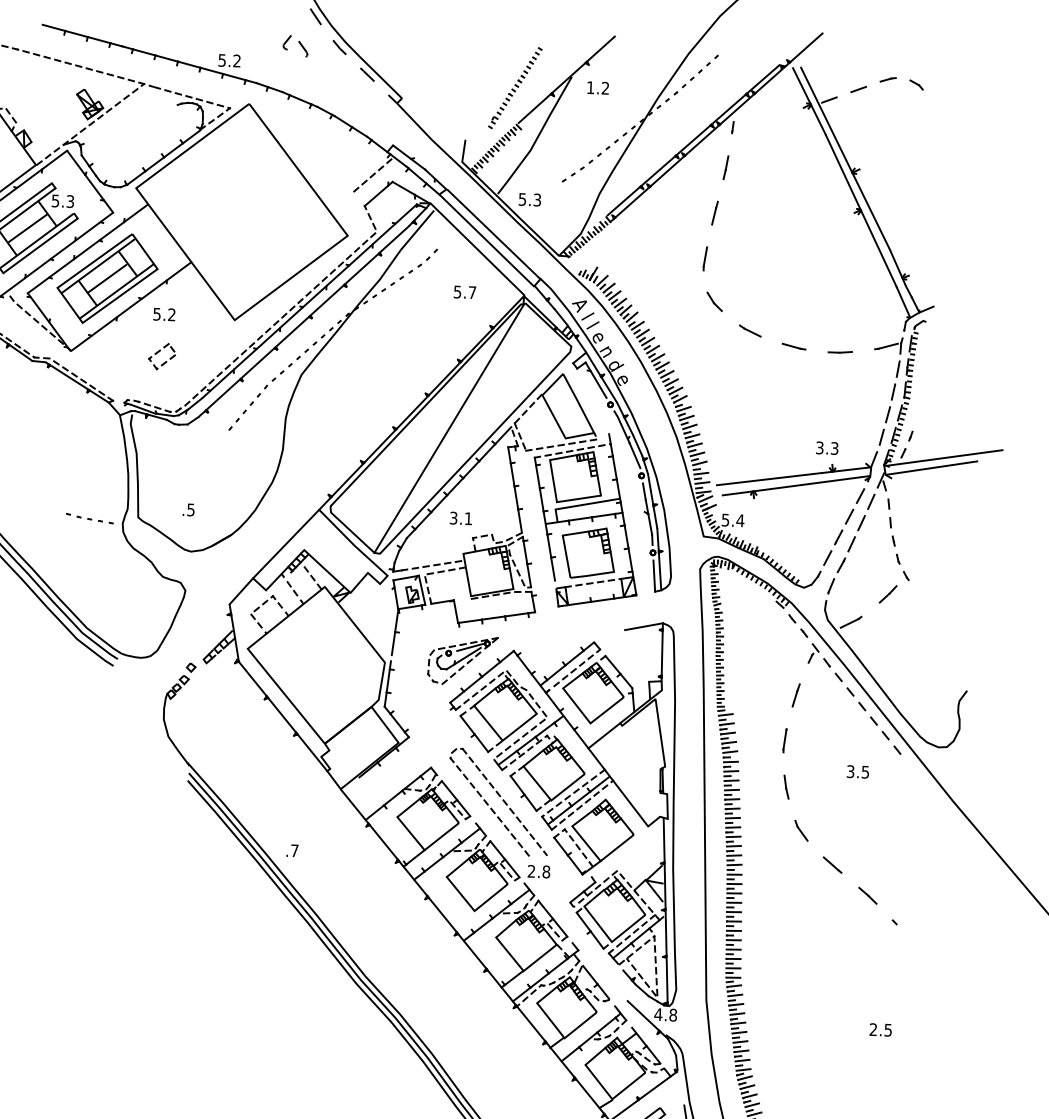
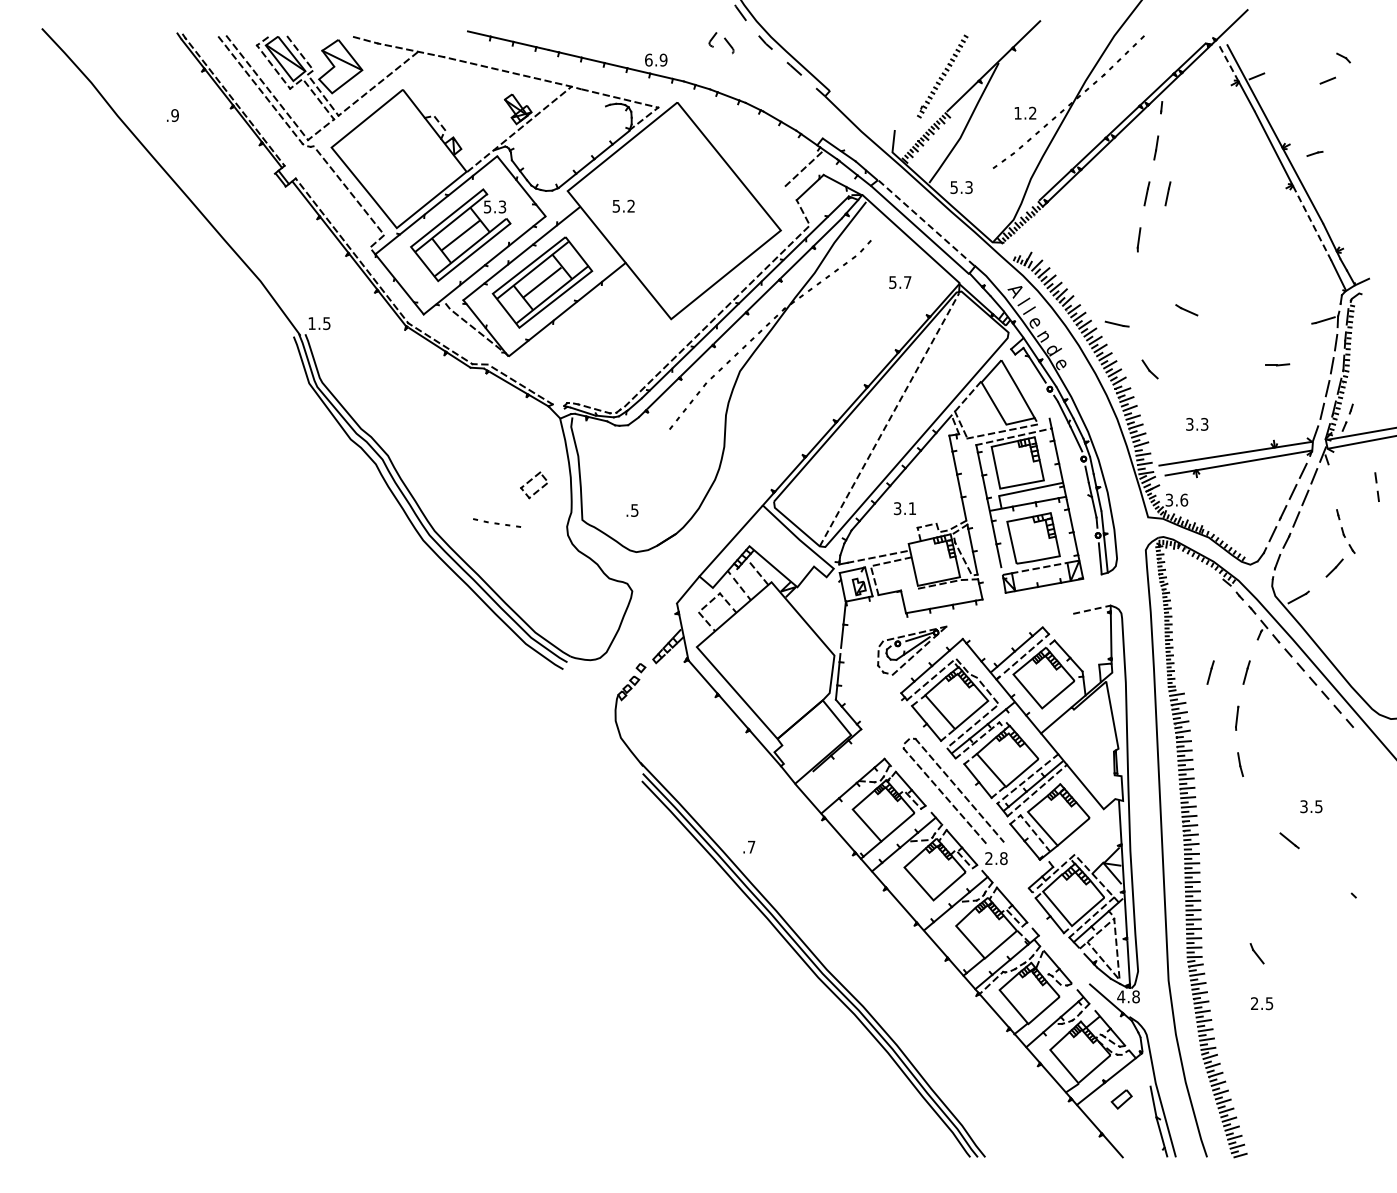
text: (230, 60) -> (656, 59), 5.2 -> 6.9
line: (887, 79) -> (1314, 153), moved
line: (801, 86) -> (1228, 63), solid -> dashed
text: (598, 87) -> (1025, 112), moved
line: (858, 89) -> (1327, 80), moved
line: (735, 213) -> (1167, 193), added
line: (492, 232) -> (925, 221), solid -> dashed
line: (878, 248) -> (1311, 222), solid -> dashed
part: (714, 301) -> (1149, 369), moved
text: (164, 313) -> (623, 205), moved
line: (793, 345) -> (1116, 323), moved
line: (840, 351) -> (1277, 364), moved
part: (161, 356) -> (533, 485), moved
line: (449, 428) -> (889, 419), solid -> dashed
text: (827, 448) -> (1197, 424), moved
part: (889, 512) -> (1376, 486), moved
part: (90, 518) -> (497, 522), moved
text: (733, 519) -> (1177, 499), 5.4 -> 3.6
line: (644, 626) -> (1092, 609), solid -> dashed
line: (760, 693) -> (1210, 672), added
text: (858, 771) -> (1311, 806), moved
part: (800, 830) -> (1256, 953), moved
line: (867, 895) -> (1325, 869), removed
text: (881, 1029) -> (1262, 1003), moved

